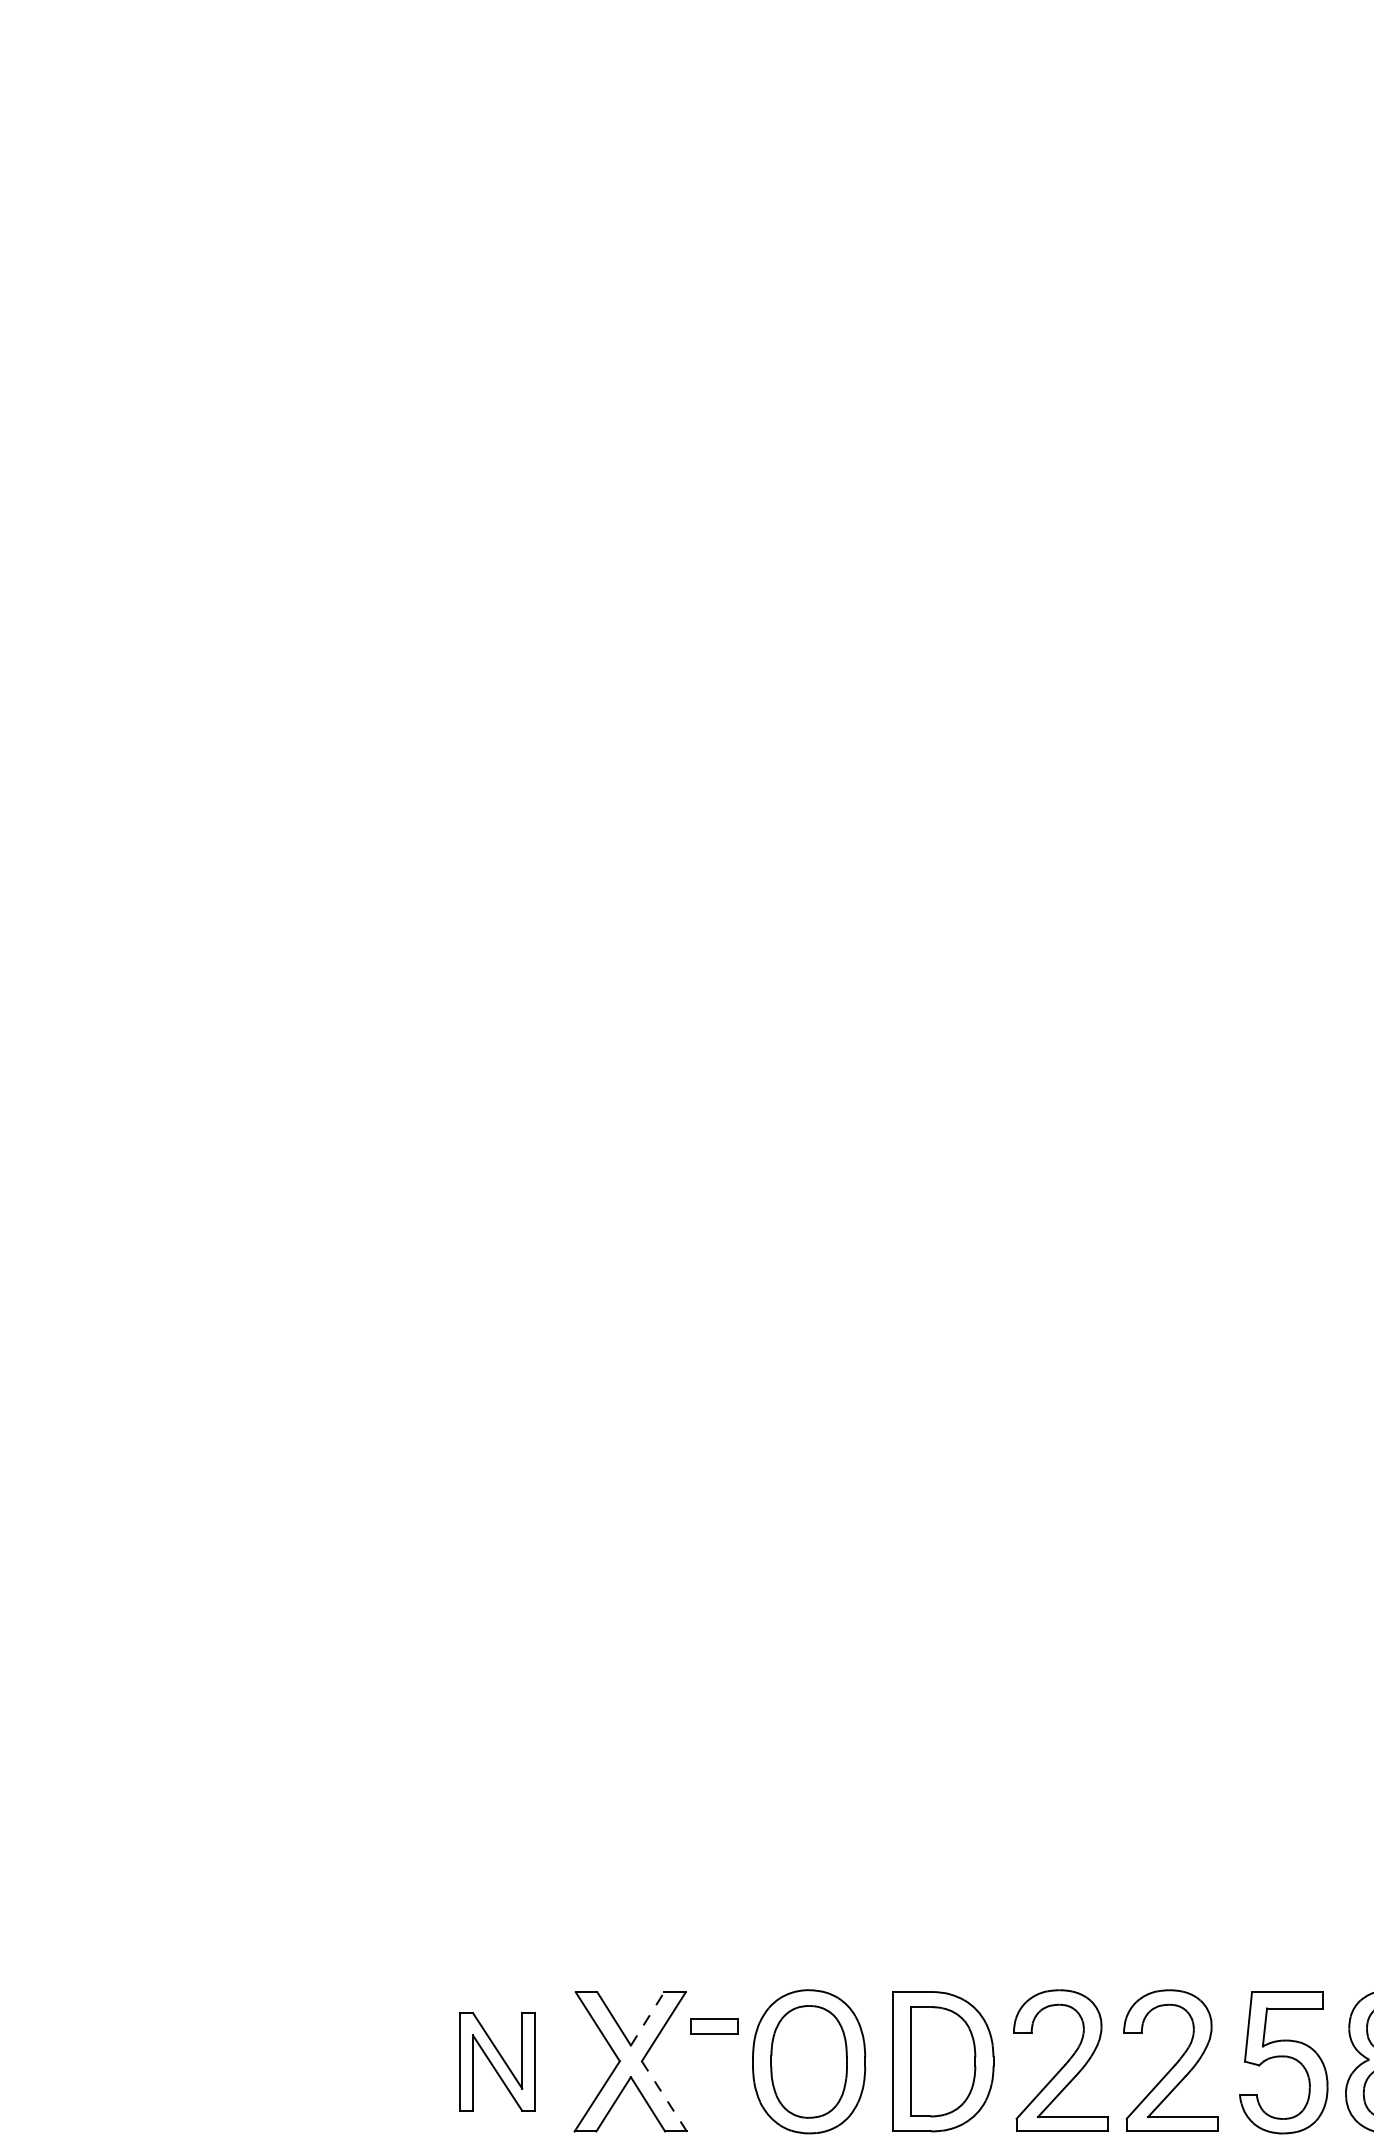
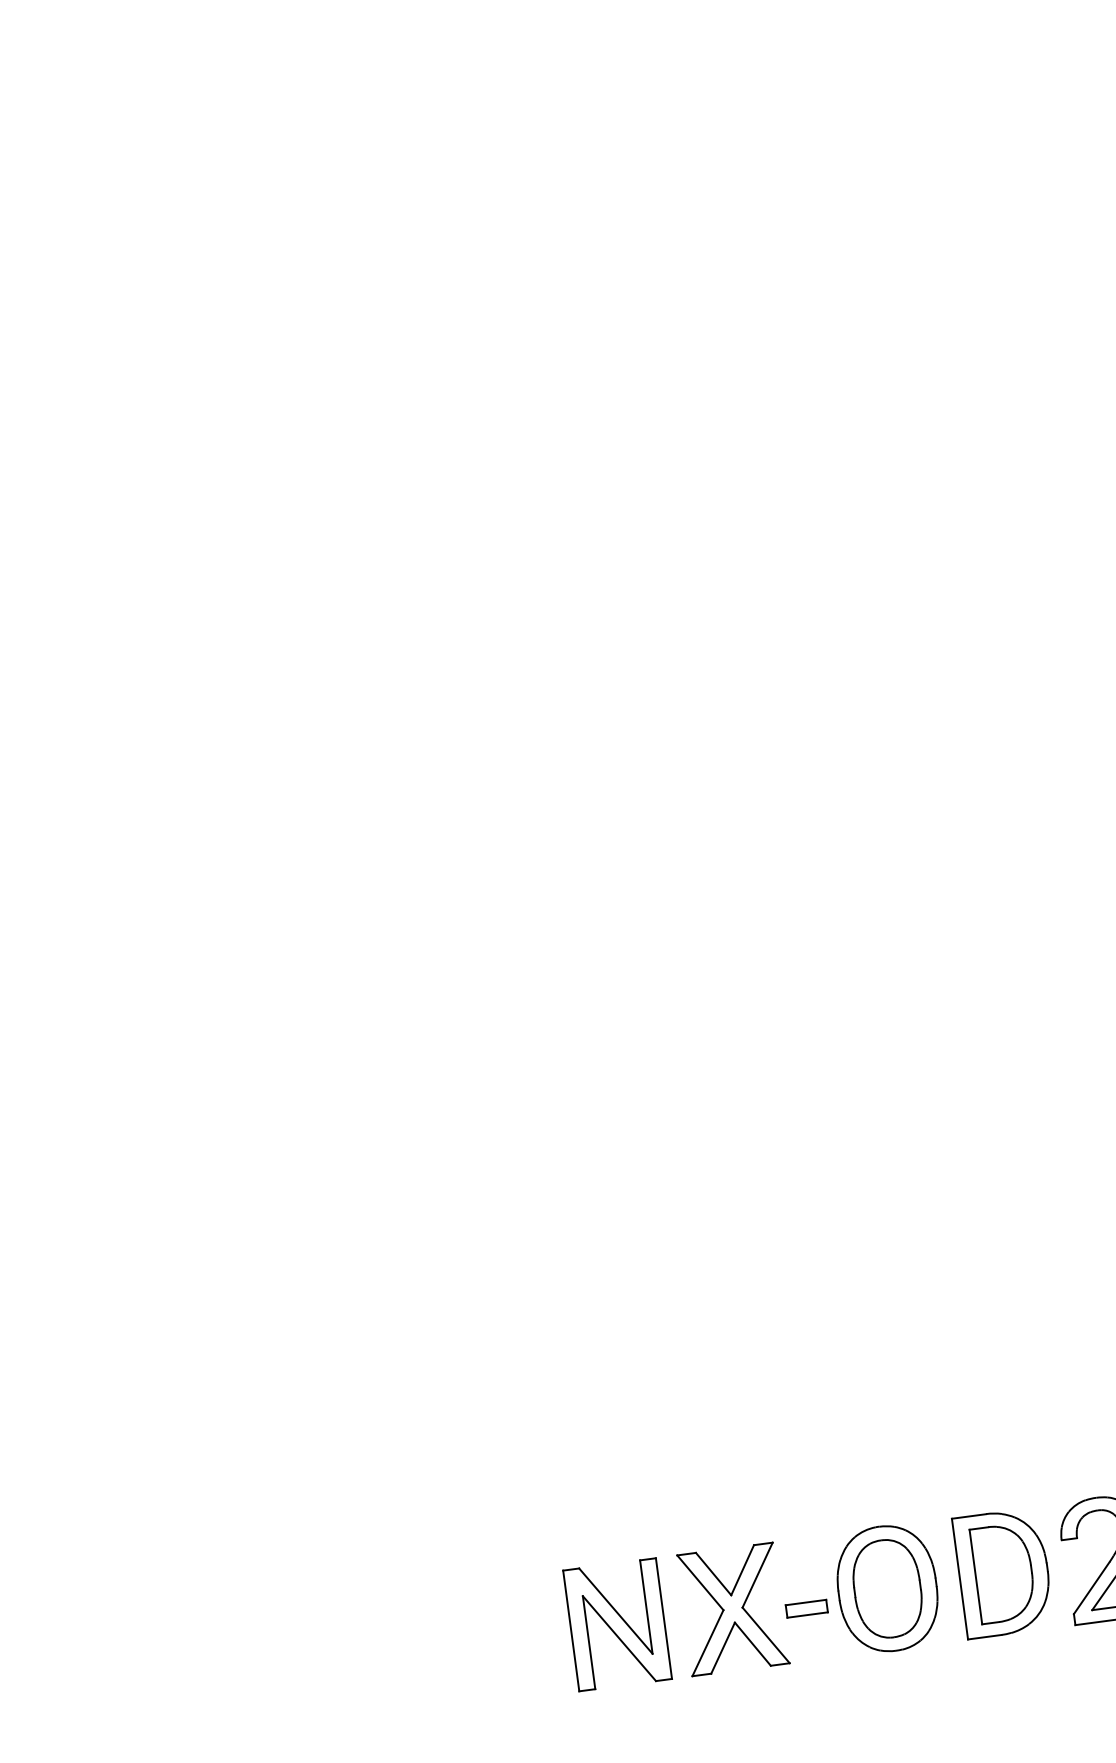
line: (647, 2018) -> (742, 1569), dashed -> solid
part: (714, 2026) -> (806, 1608), moved
part: (497, 2061) -> (617, 1624), size x1.43
line: (664, 2096) -> (766, 1635), dashed -> solid

